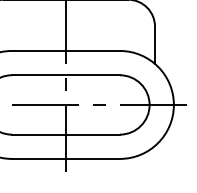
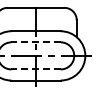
line: (66, 75) -> (36, 42), solid -> dashed
line: (66, 134) -> (36, 69), solid -> dashed

